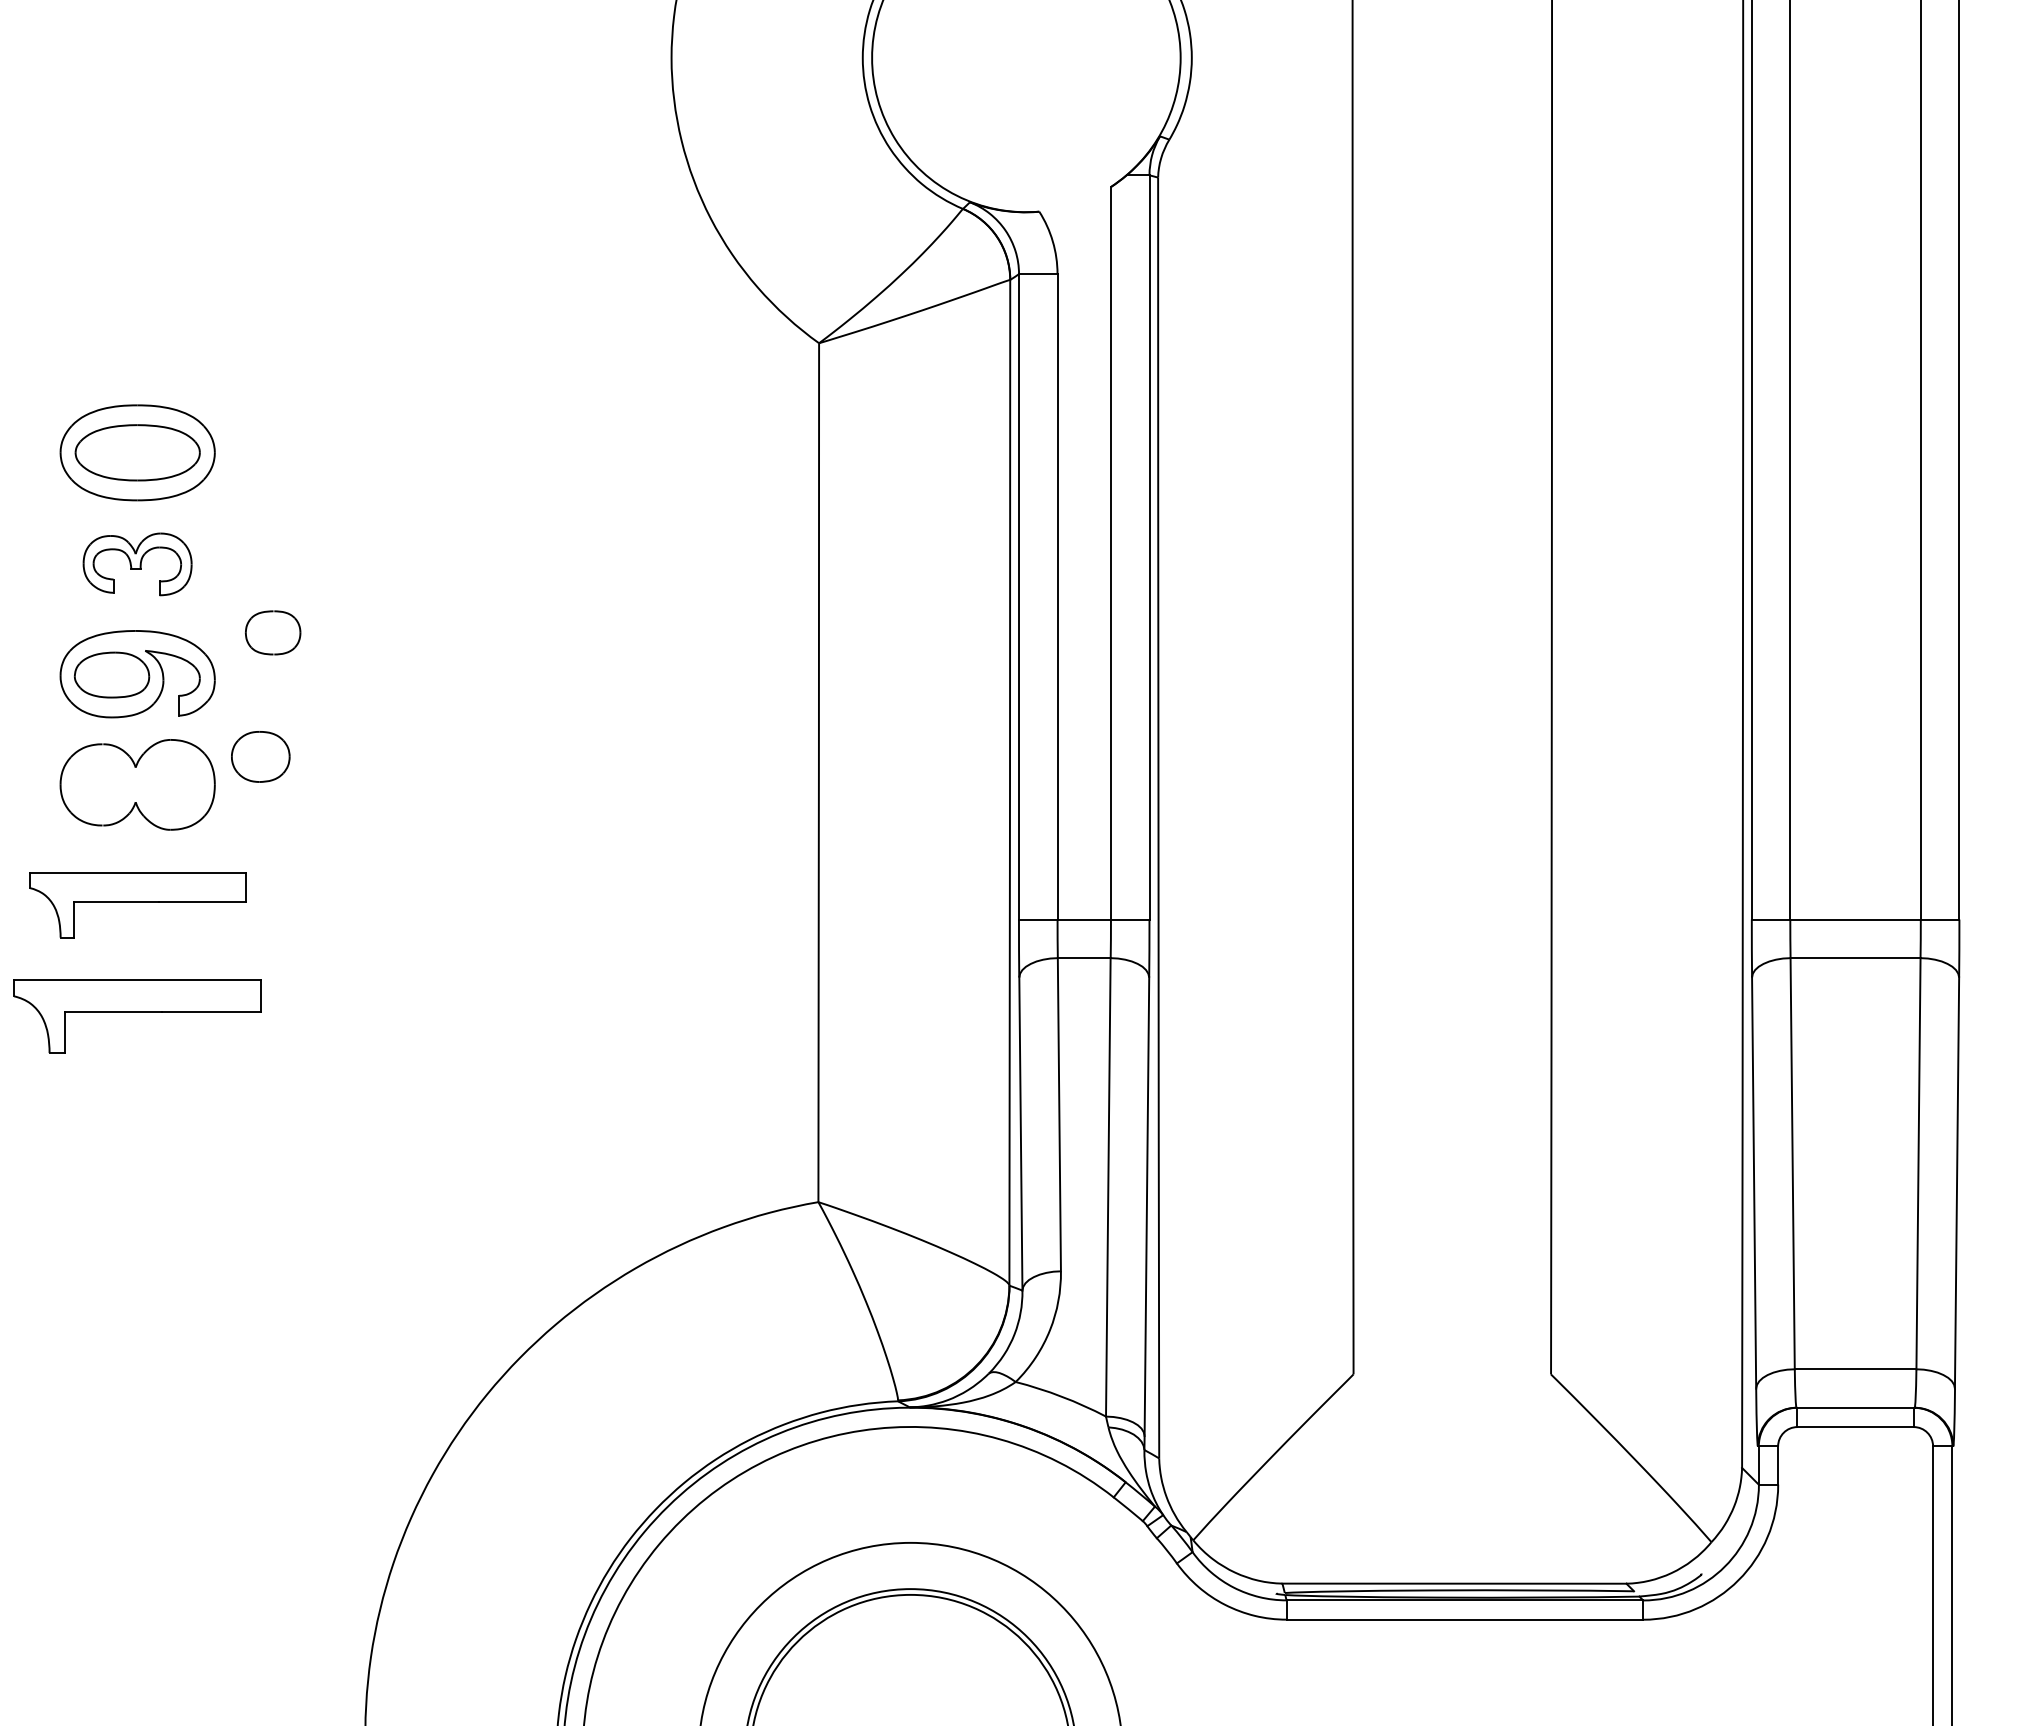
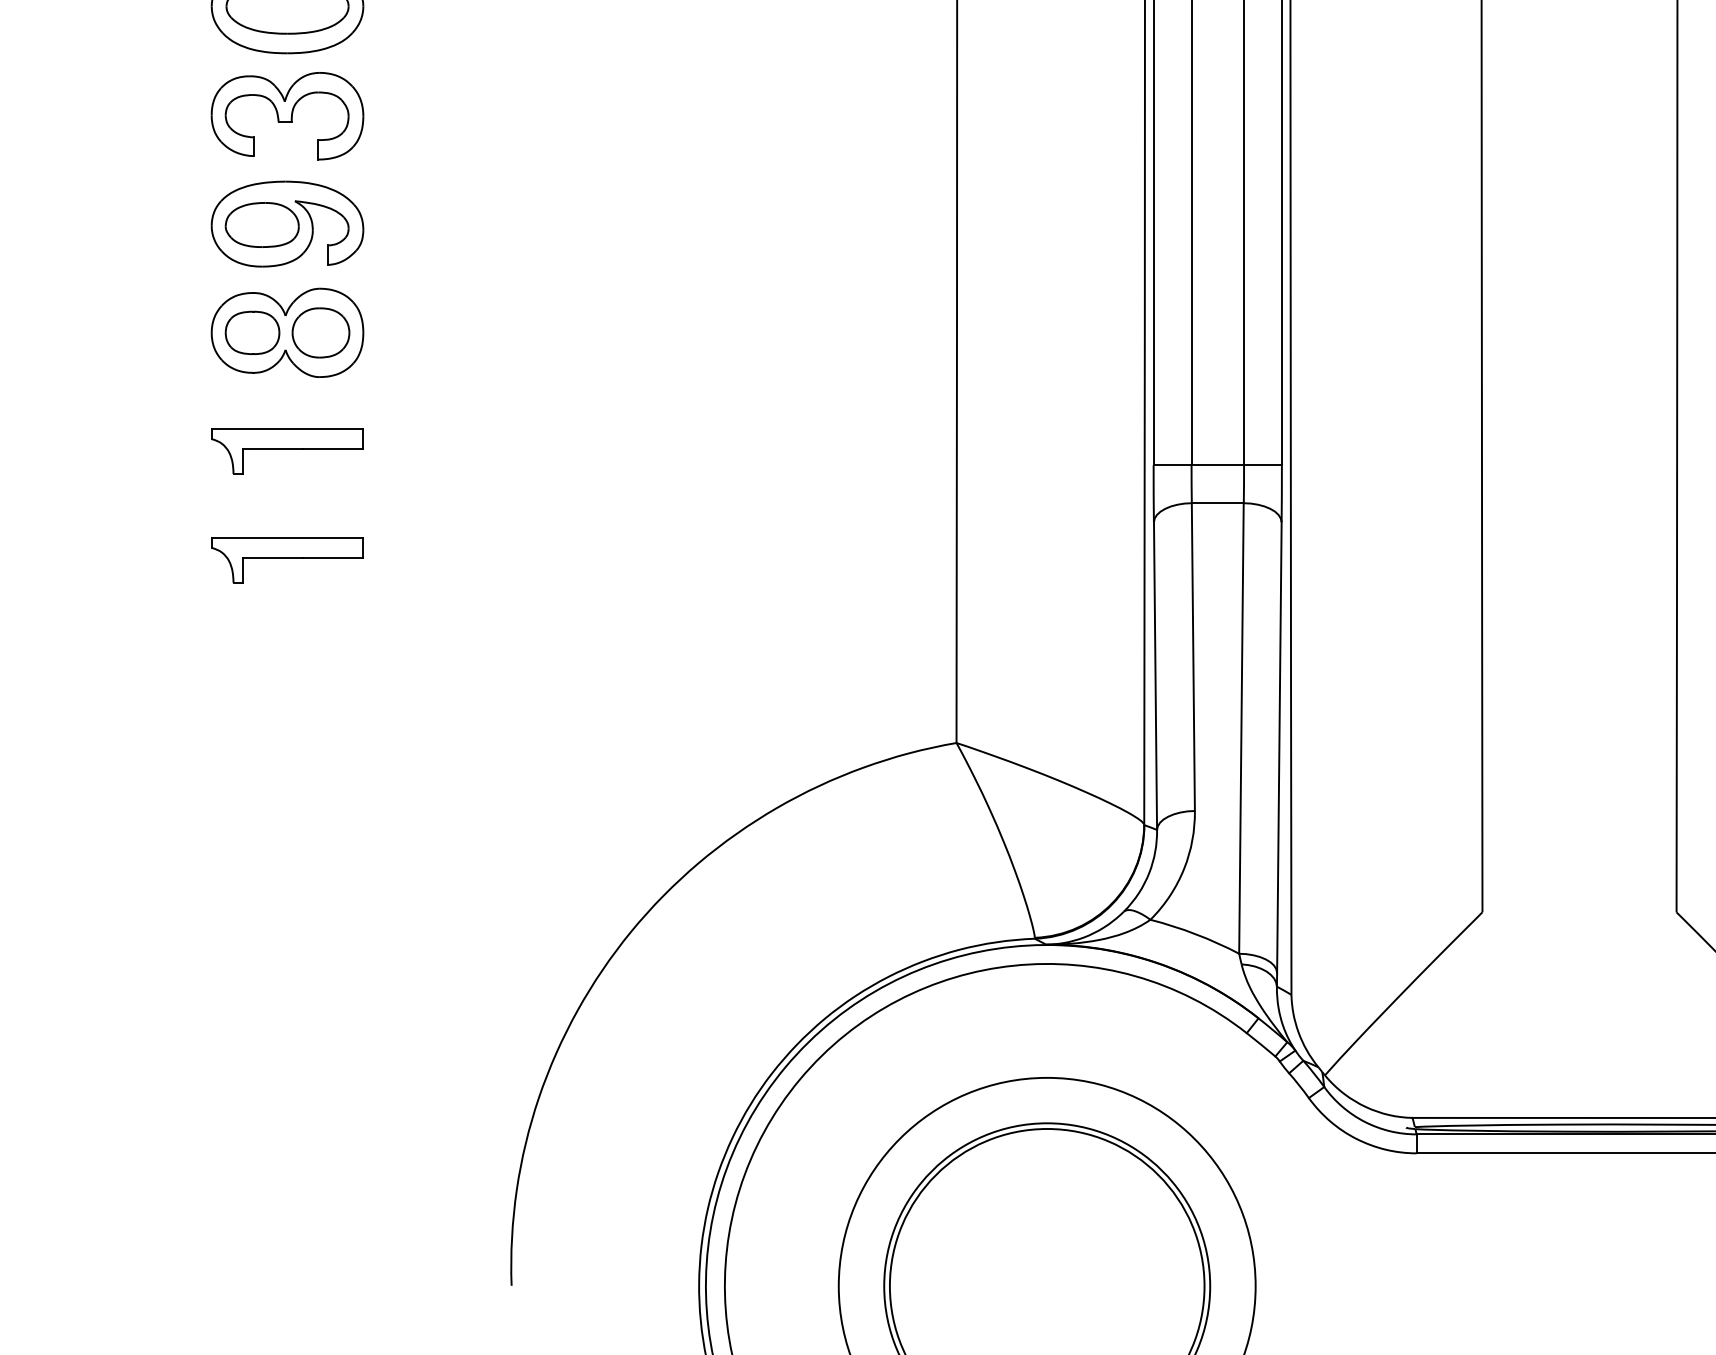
part: (137, 564) -> (287, 116), size x1.43
part: (273, 632) -> (252, 332), moved
part: (260, 756) -> (320, 332), moved
part: (137, 905) -> (287, 451), size x0.71
part: (137, 1015) -> (287, 559), size x0.62

